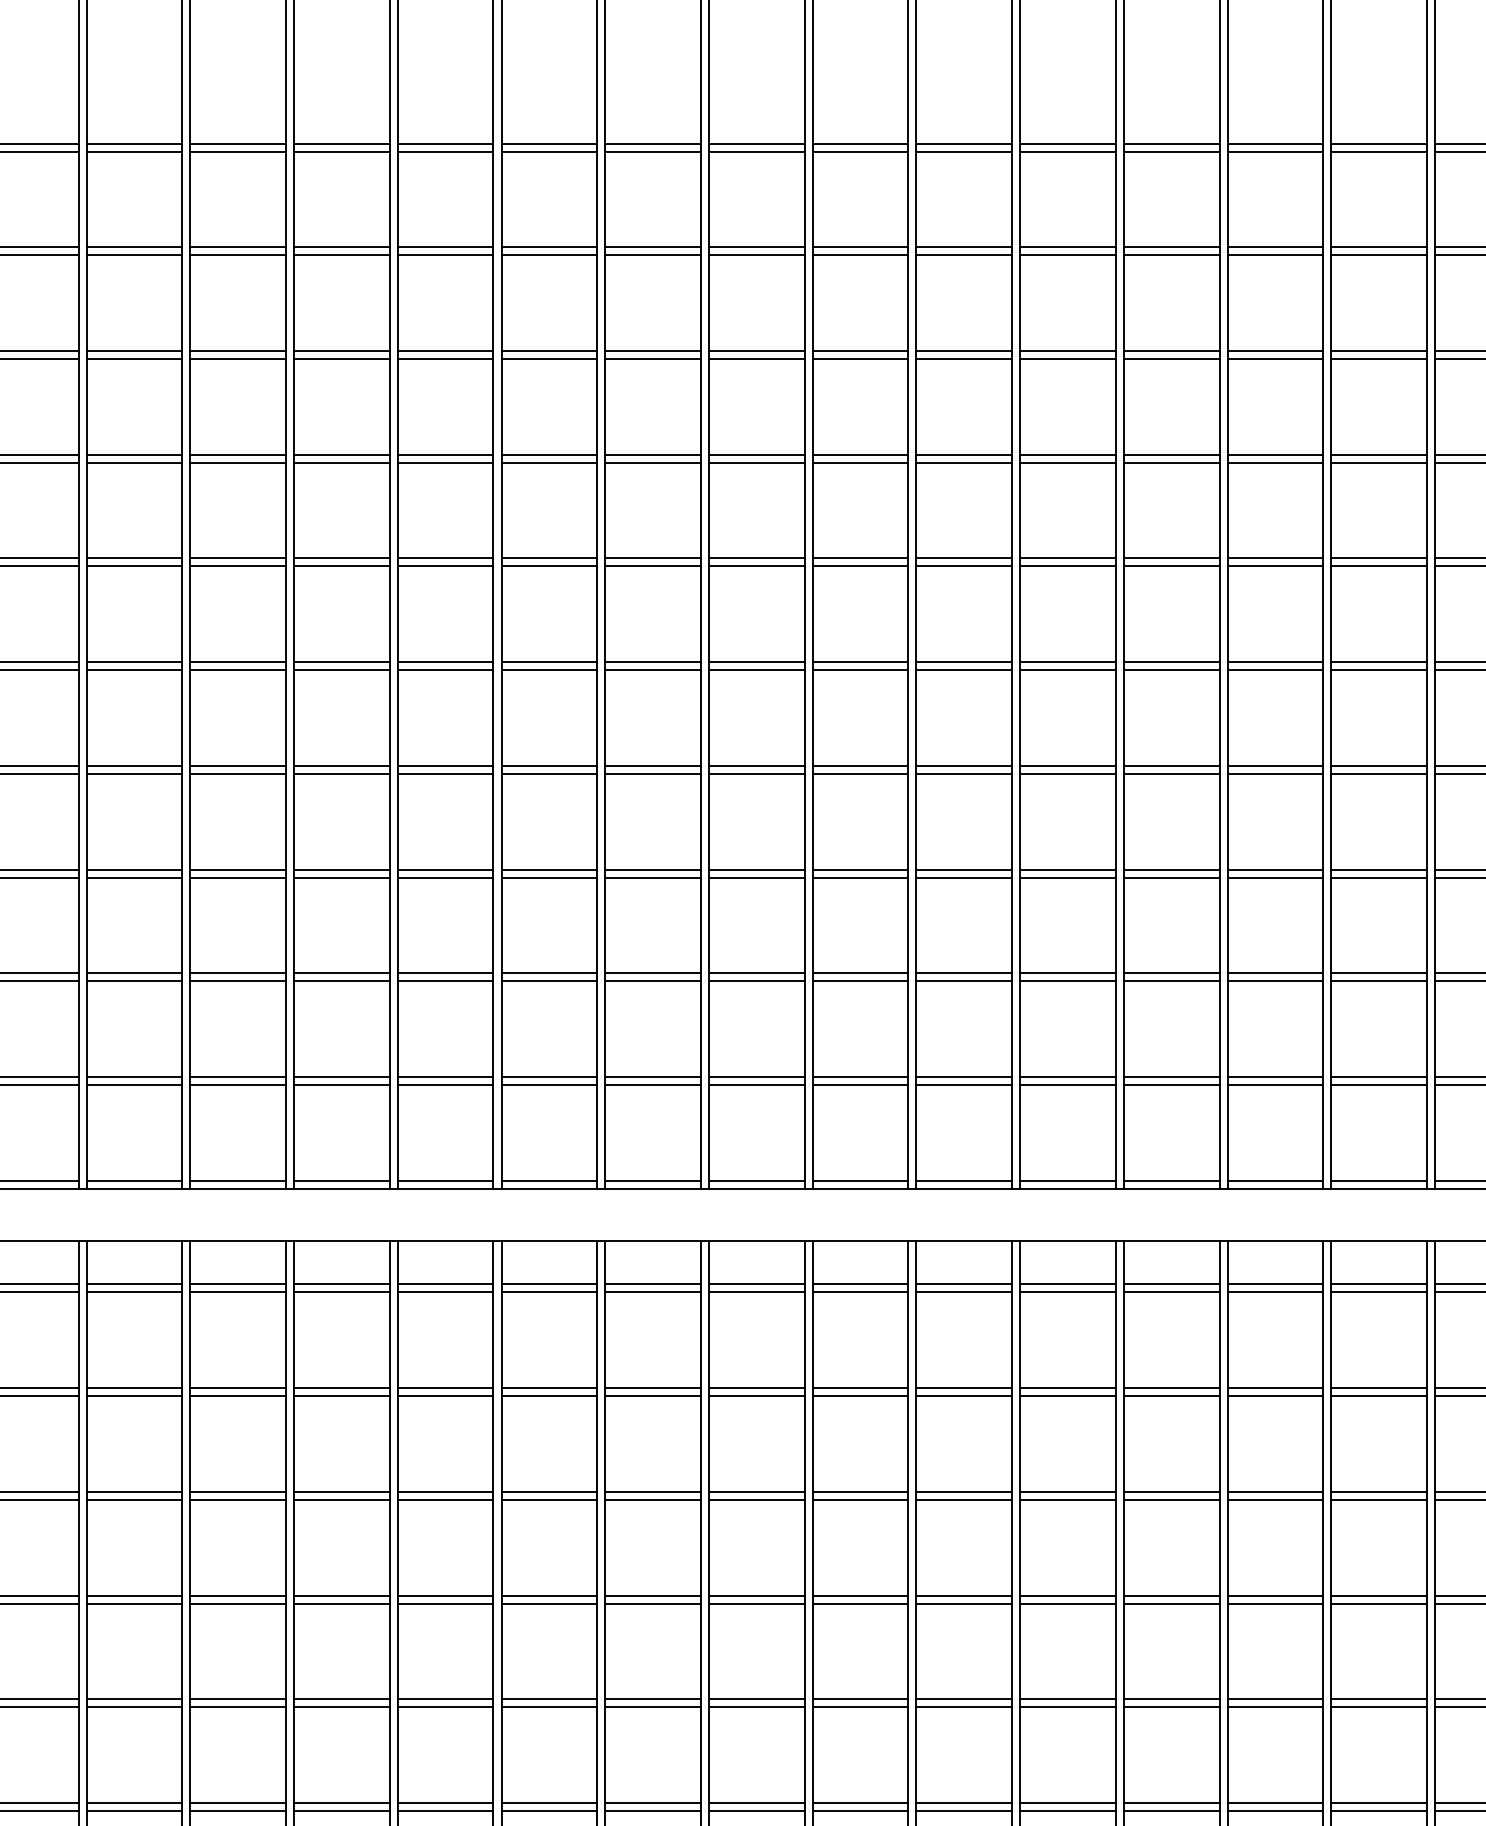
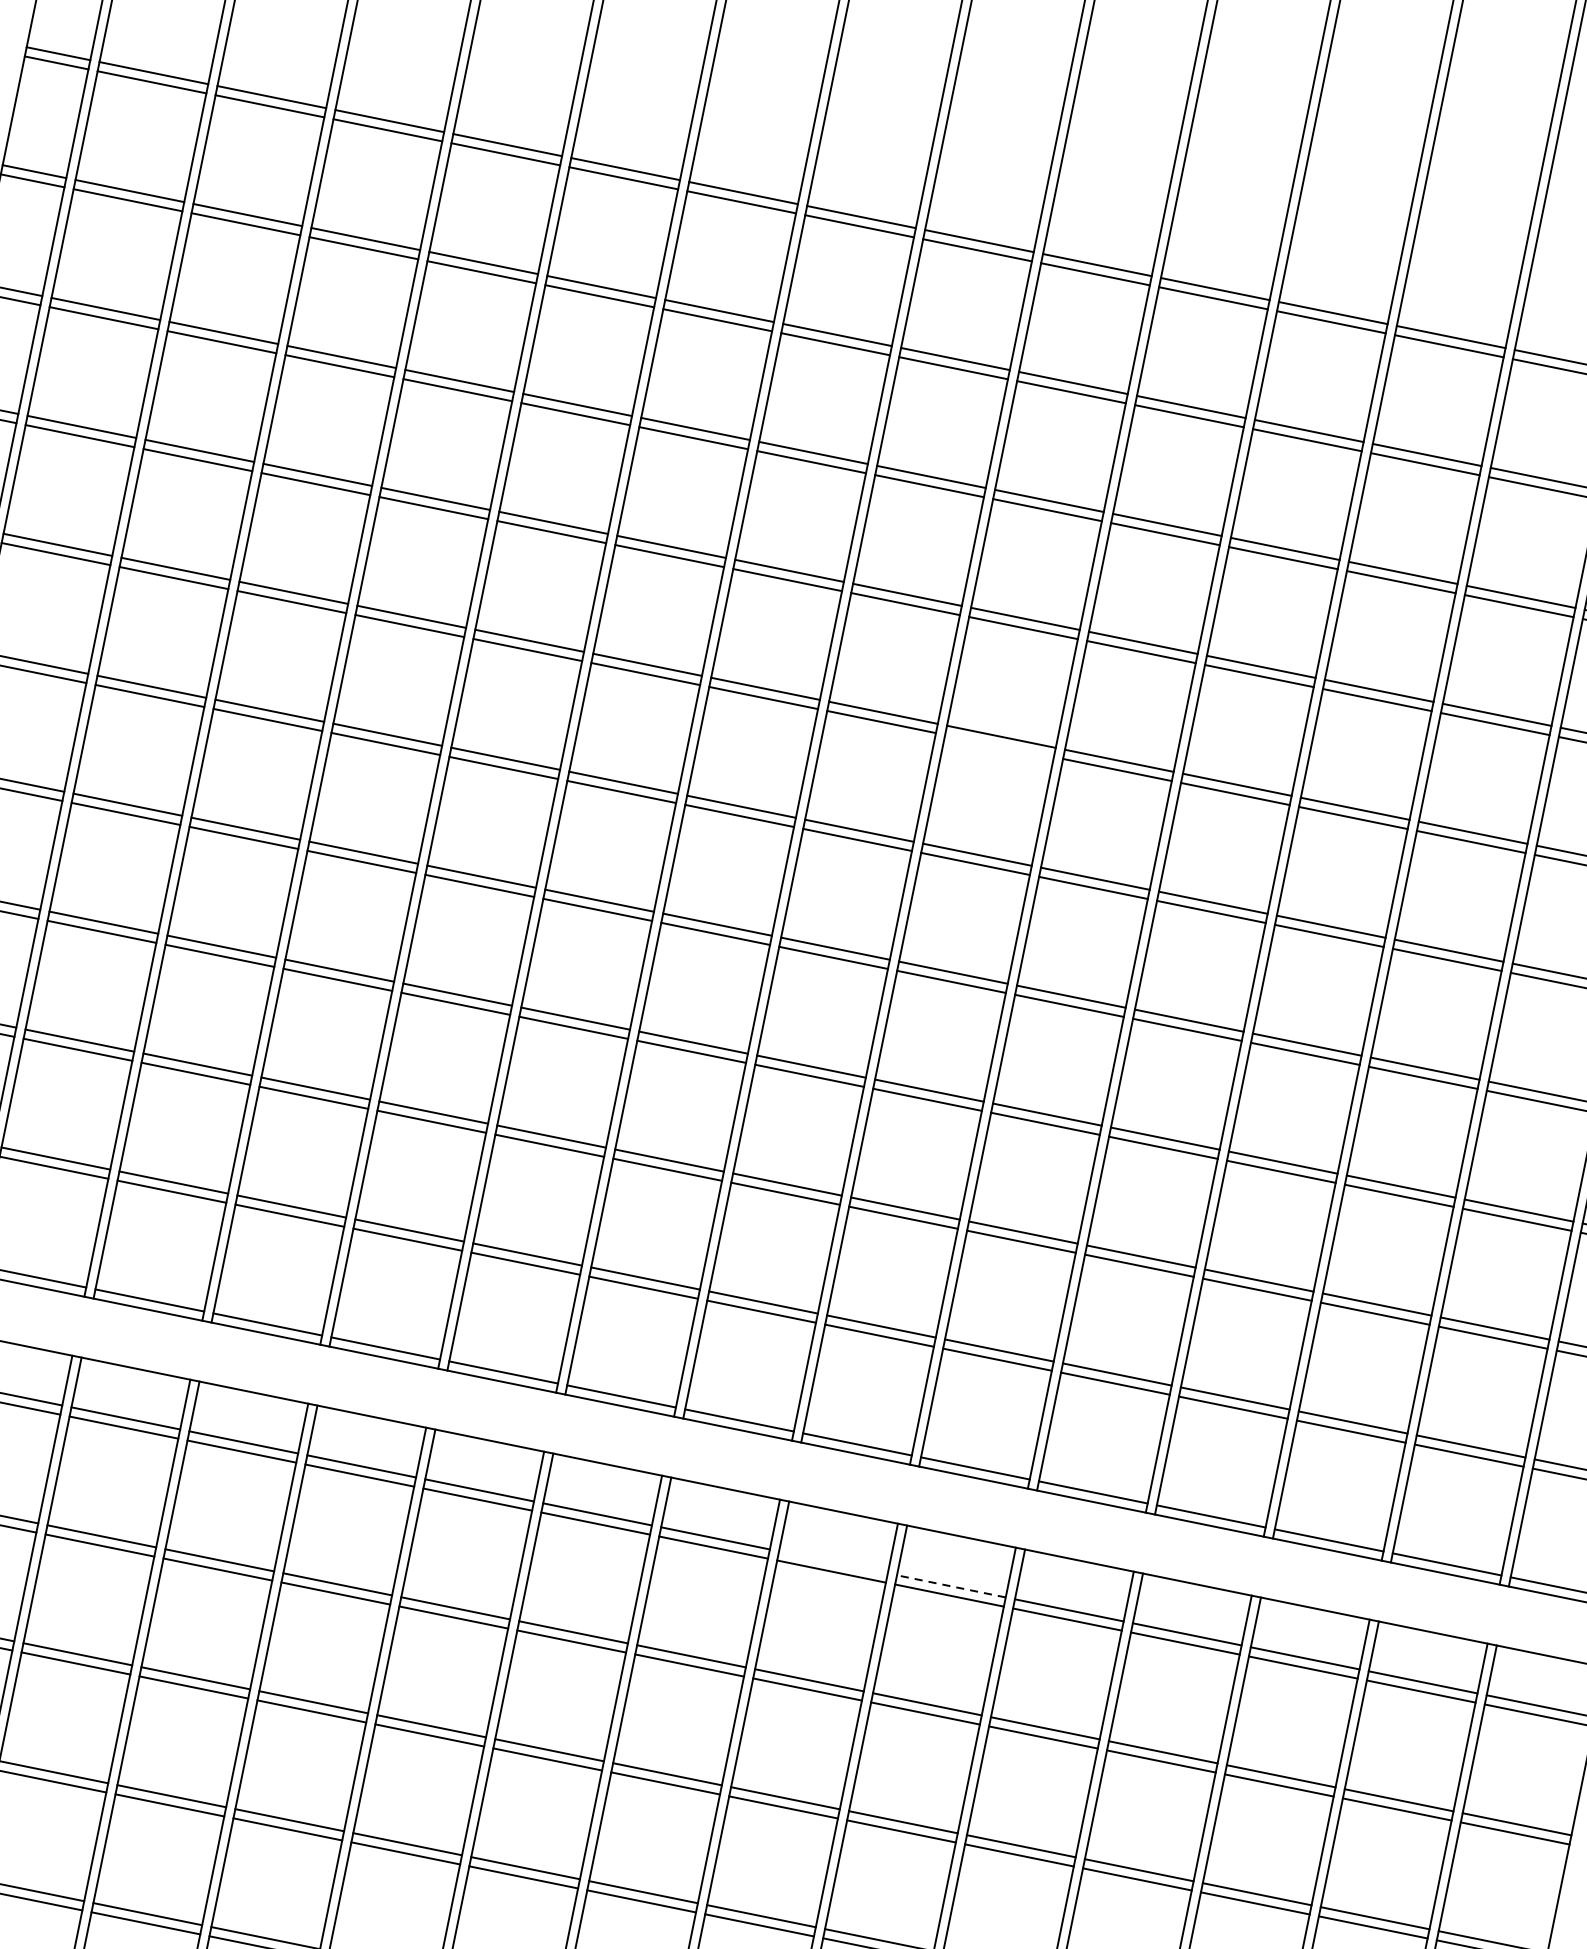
line: (860, 566) -> (999, 746), removed
line: (860, 1284) -> (833, 1562), removed
line: (964, 1284) -> (951, 1586), solid -> dashed

